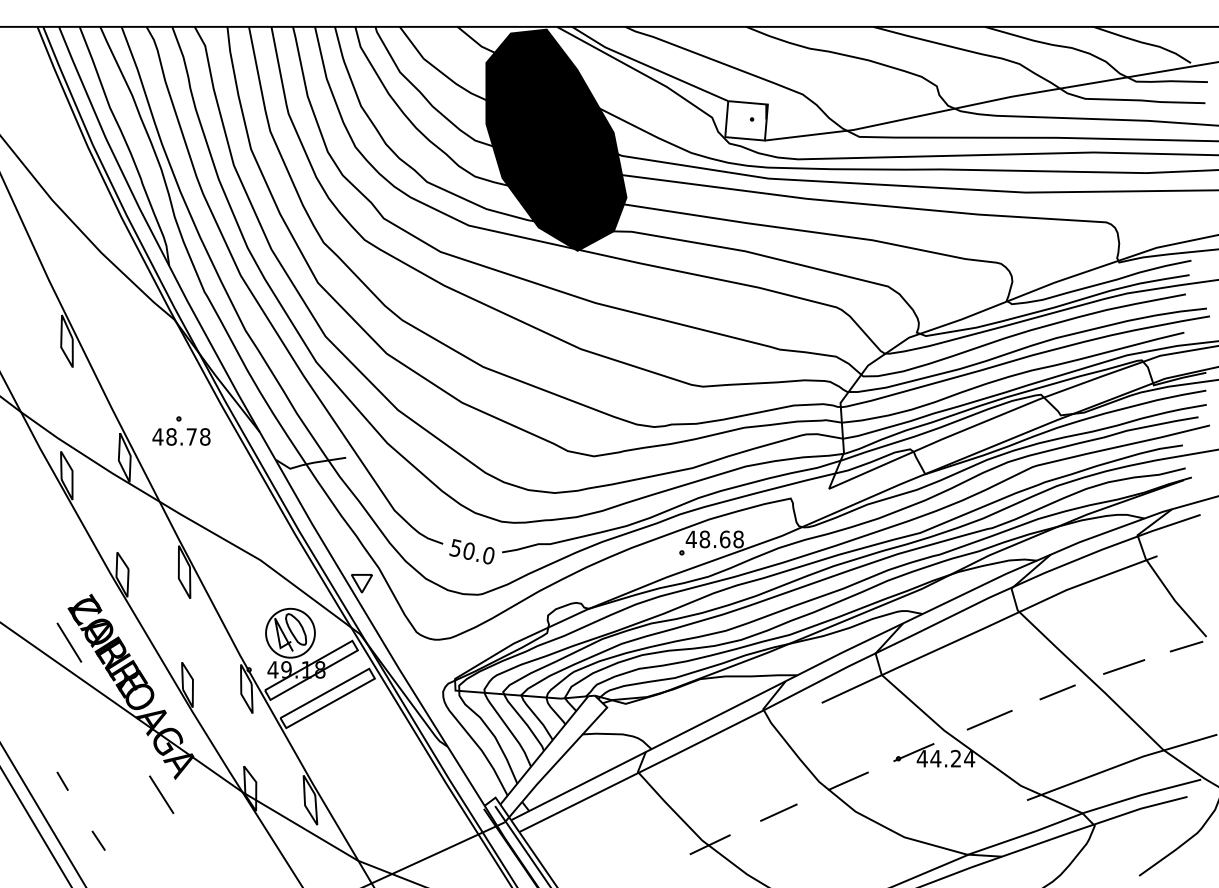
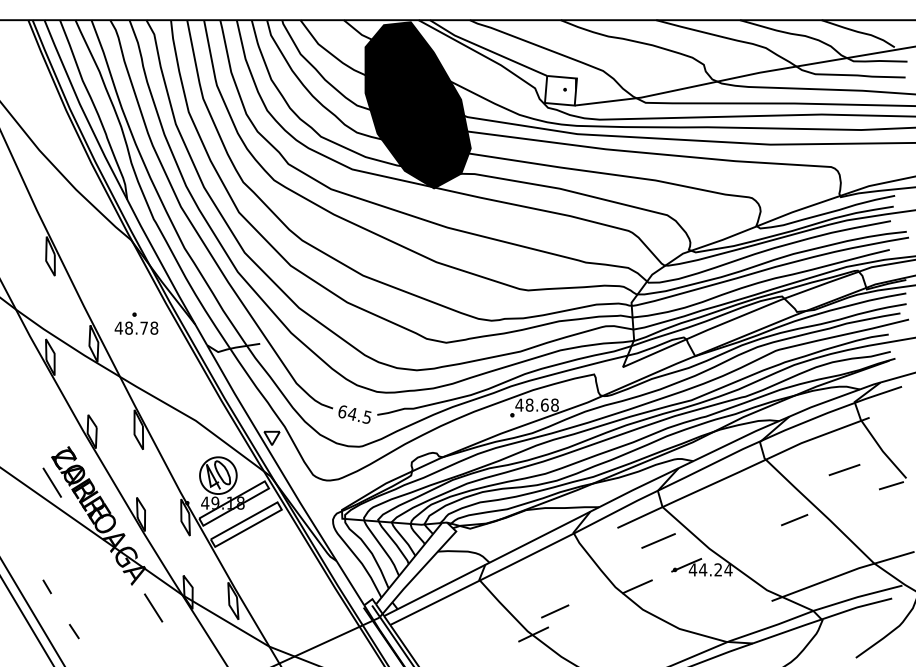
text: (471, 551) -> (354, 414), 50.0 -> 64.5
line: (1124, 667) -> (844, 470), moved
line: (989, 719) -> (658, 540), moved
line: (161, 794) -> (153, 607), moved
line: (779, 812) -> (555, 611), moved

